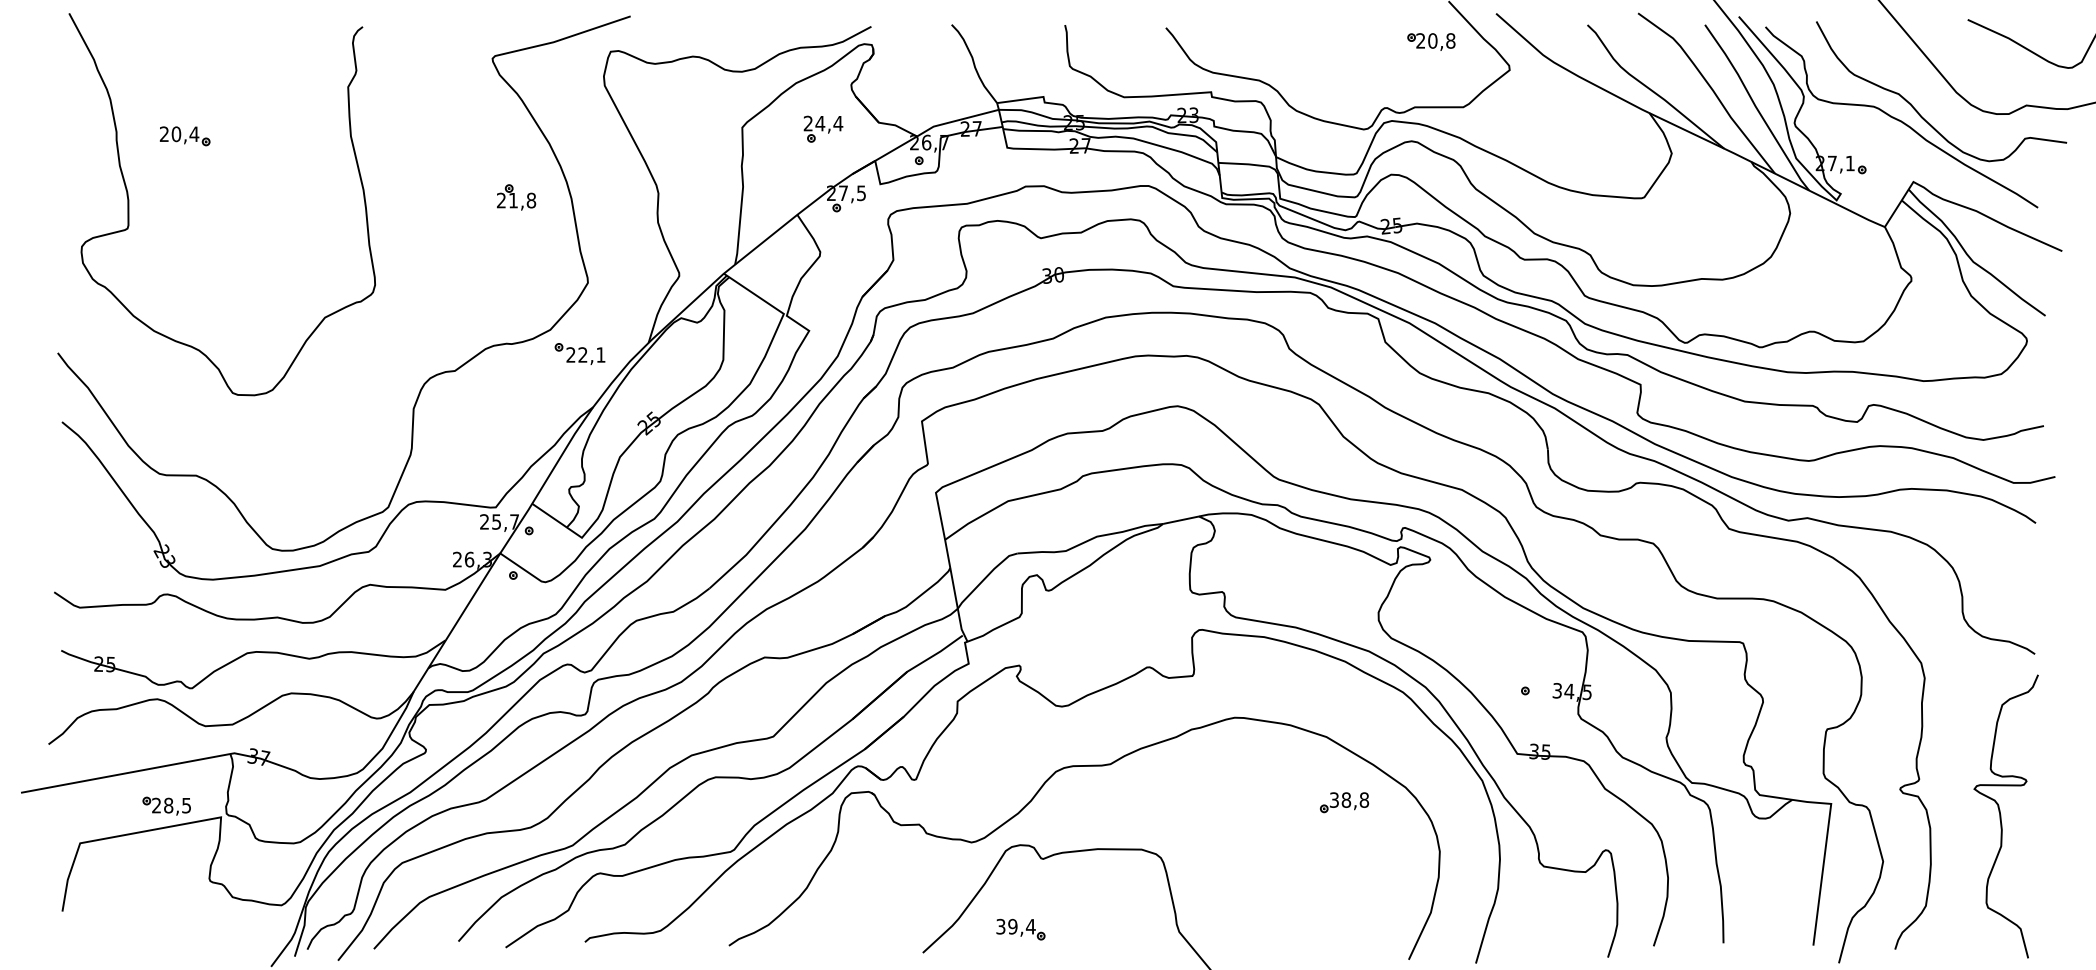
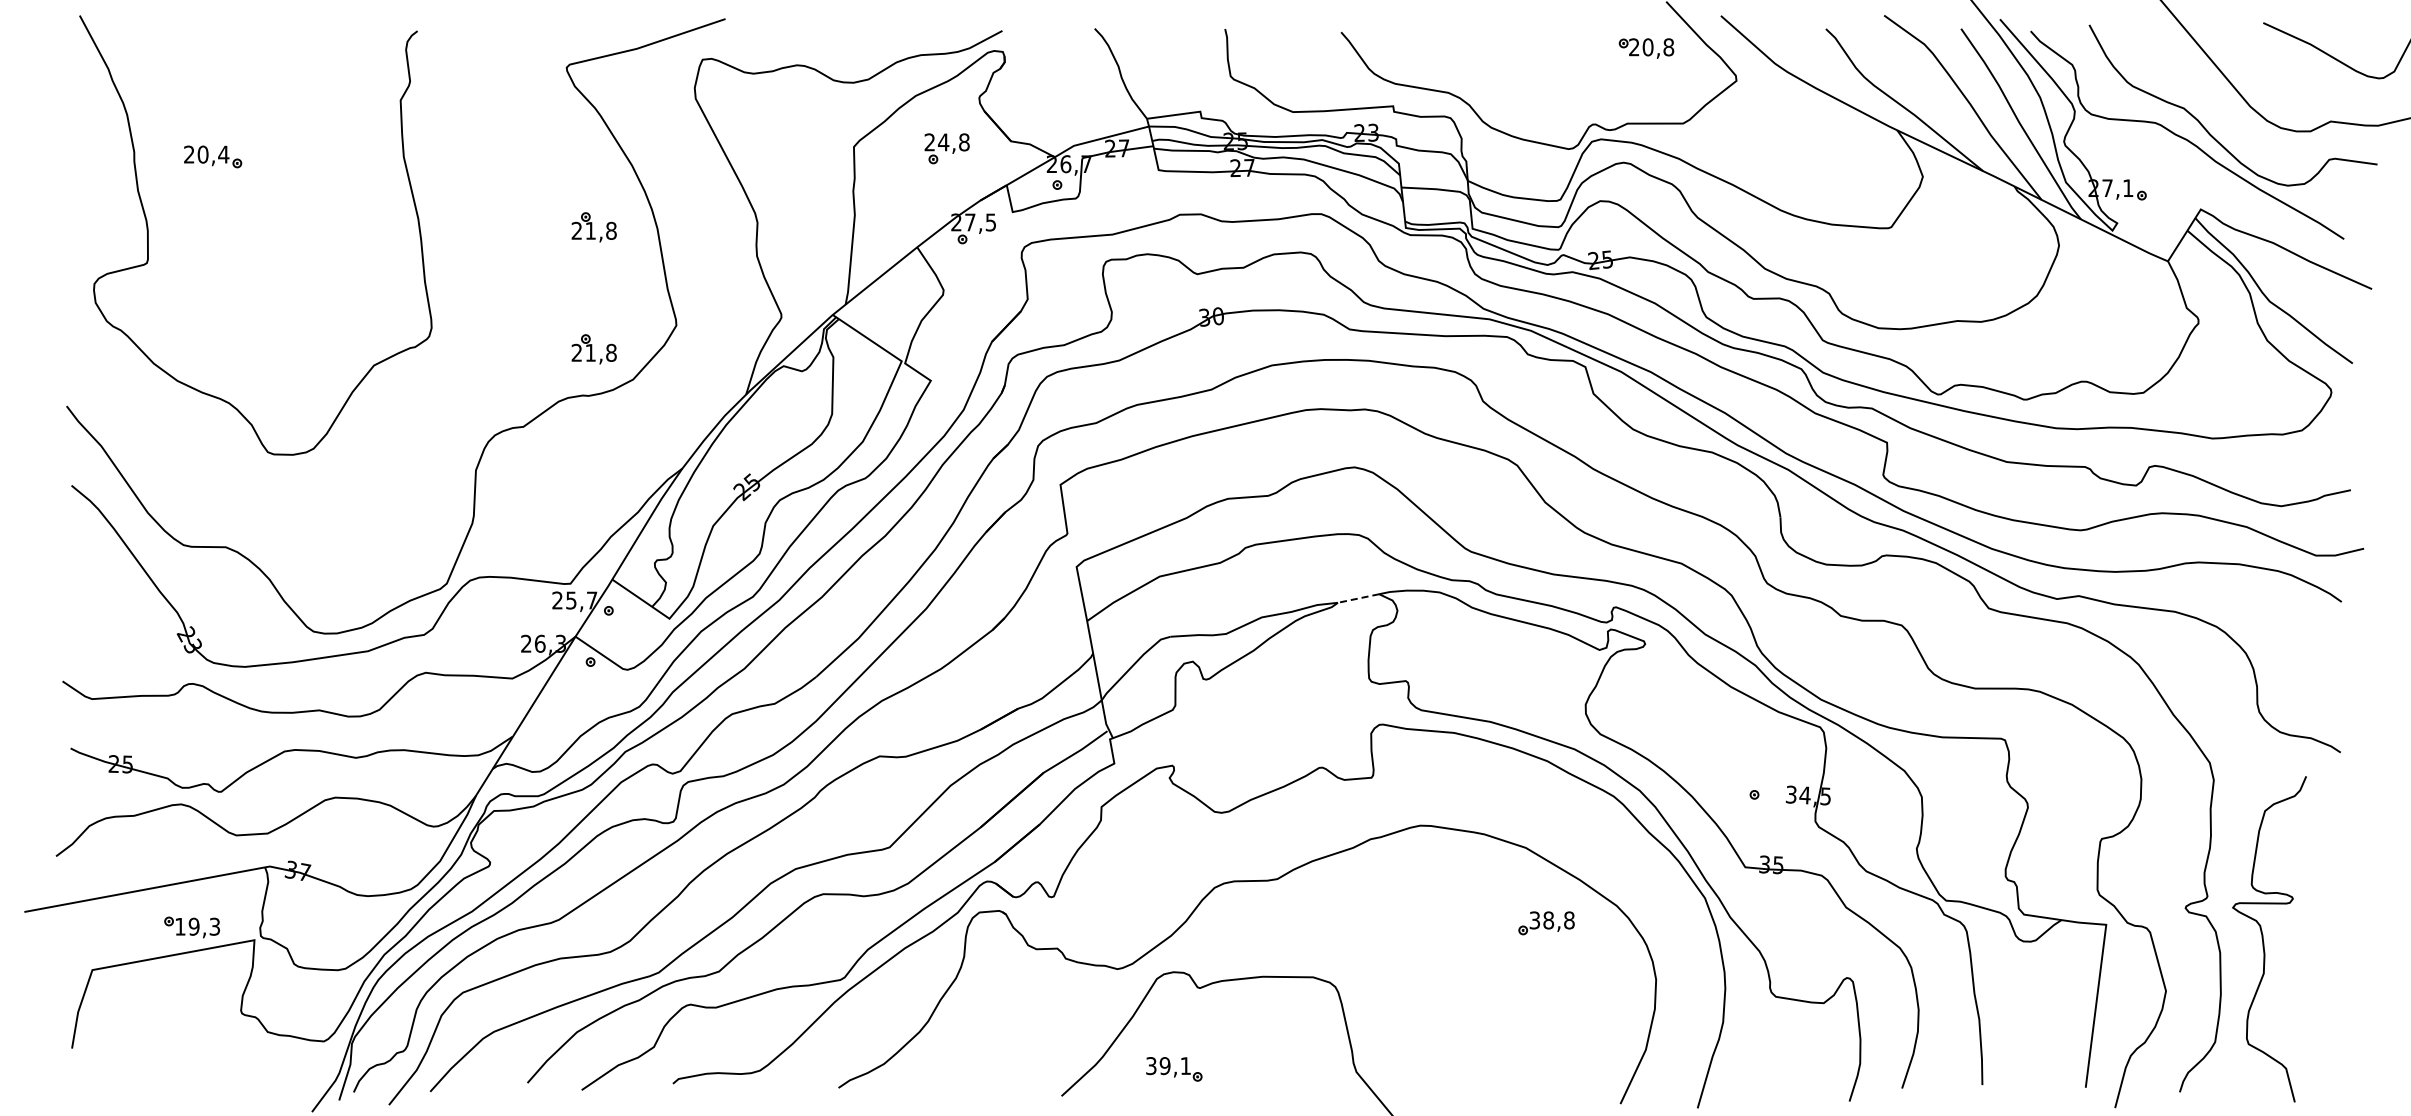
text: (838, 123) -> (964, 142), 24,4 -> 24,8
part: (515, 303) -> (593, 349), added
part: (580, 353) -> (667, 406), removed
line: (1181, 520) -> (1358, 598), solid -> dashed
text: (171, 805) -> (197, 926), 28,5 -> 19,3
curve: (2001, 819) -> (2264, 942), moved
text: (1030, 926) -> (1185, 1065), 39,4 -> 39,1

